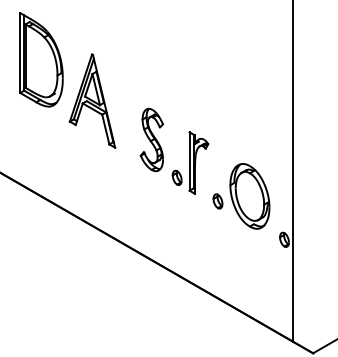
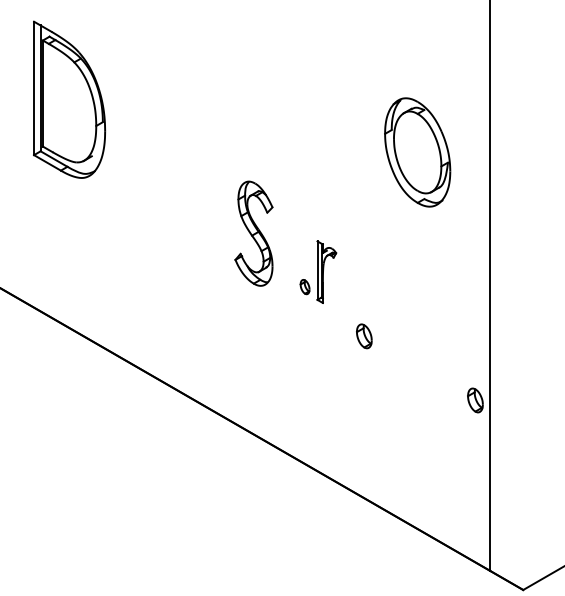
part: (92, 100) -> (154, 167), removed
part: (190, 162) -> (318, 271), size x0.6
part: (249, 196) -> (416, 152), moved

